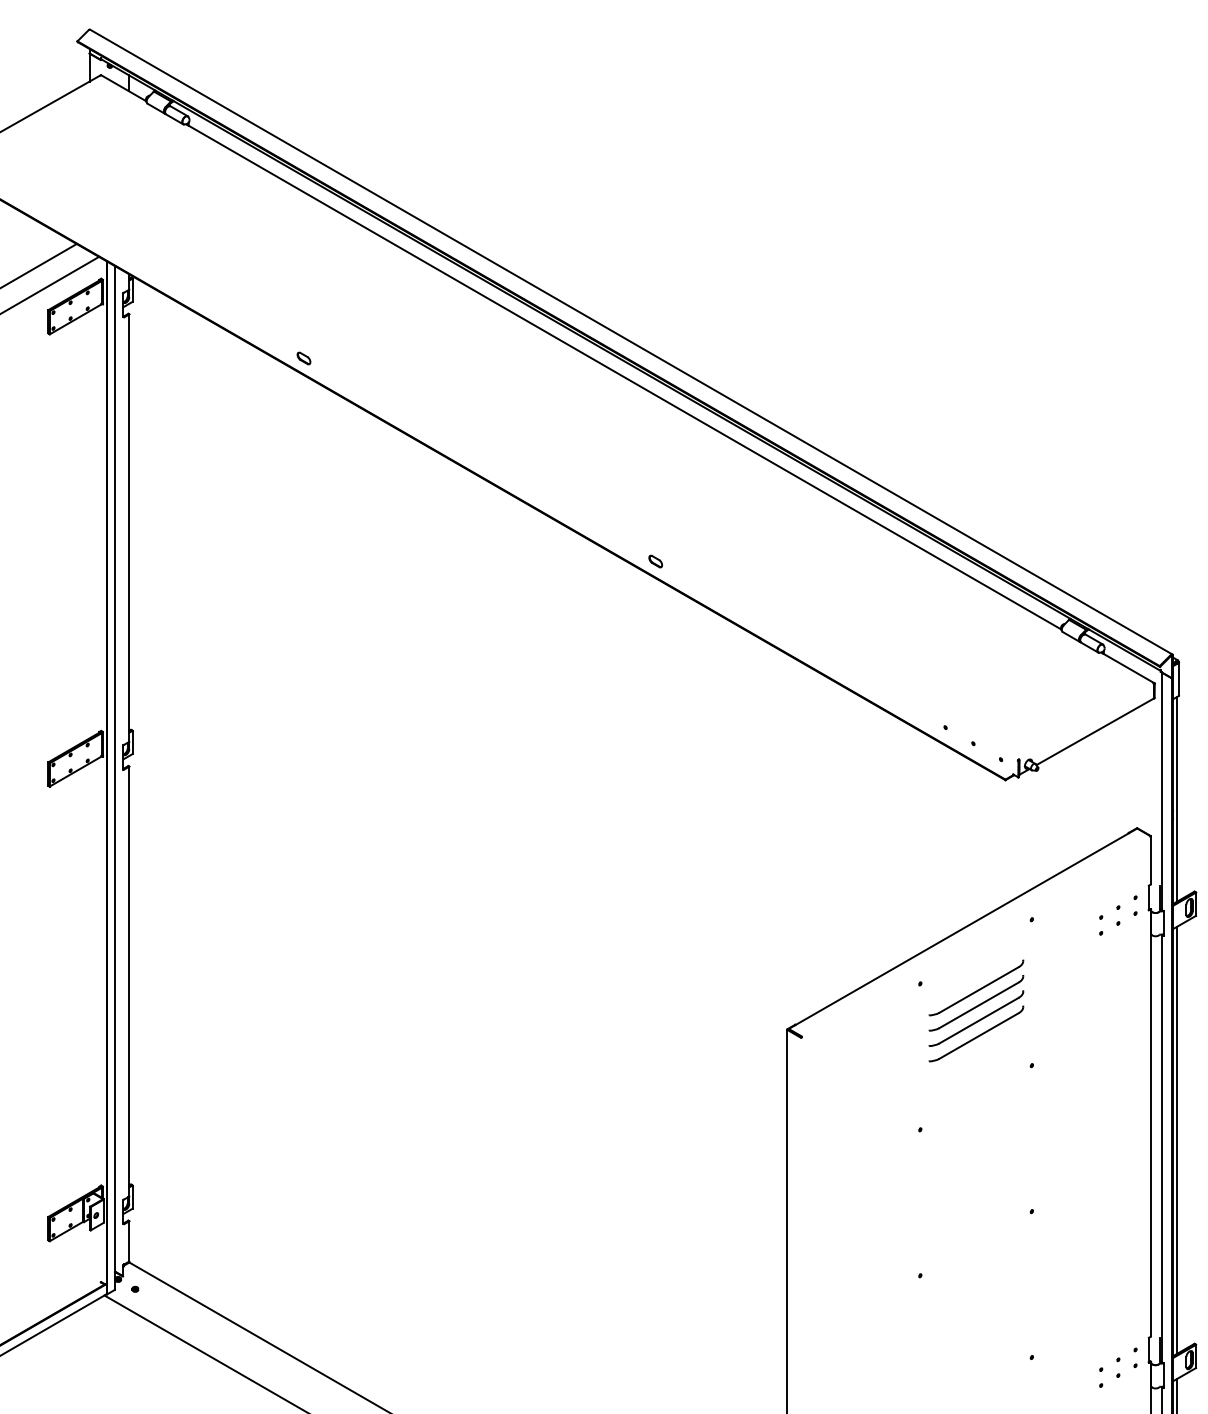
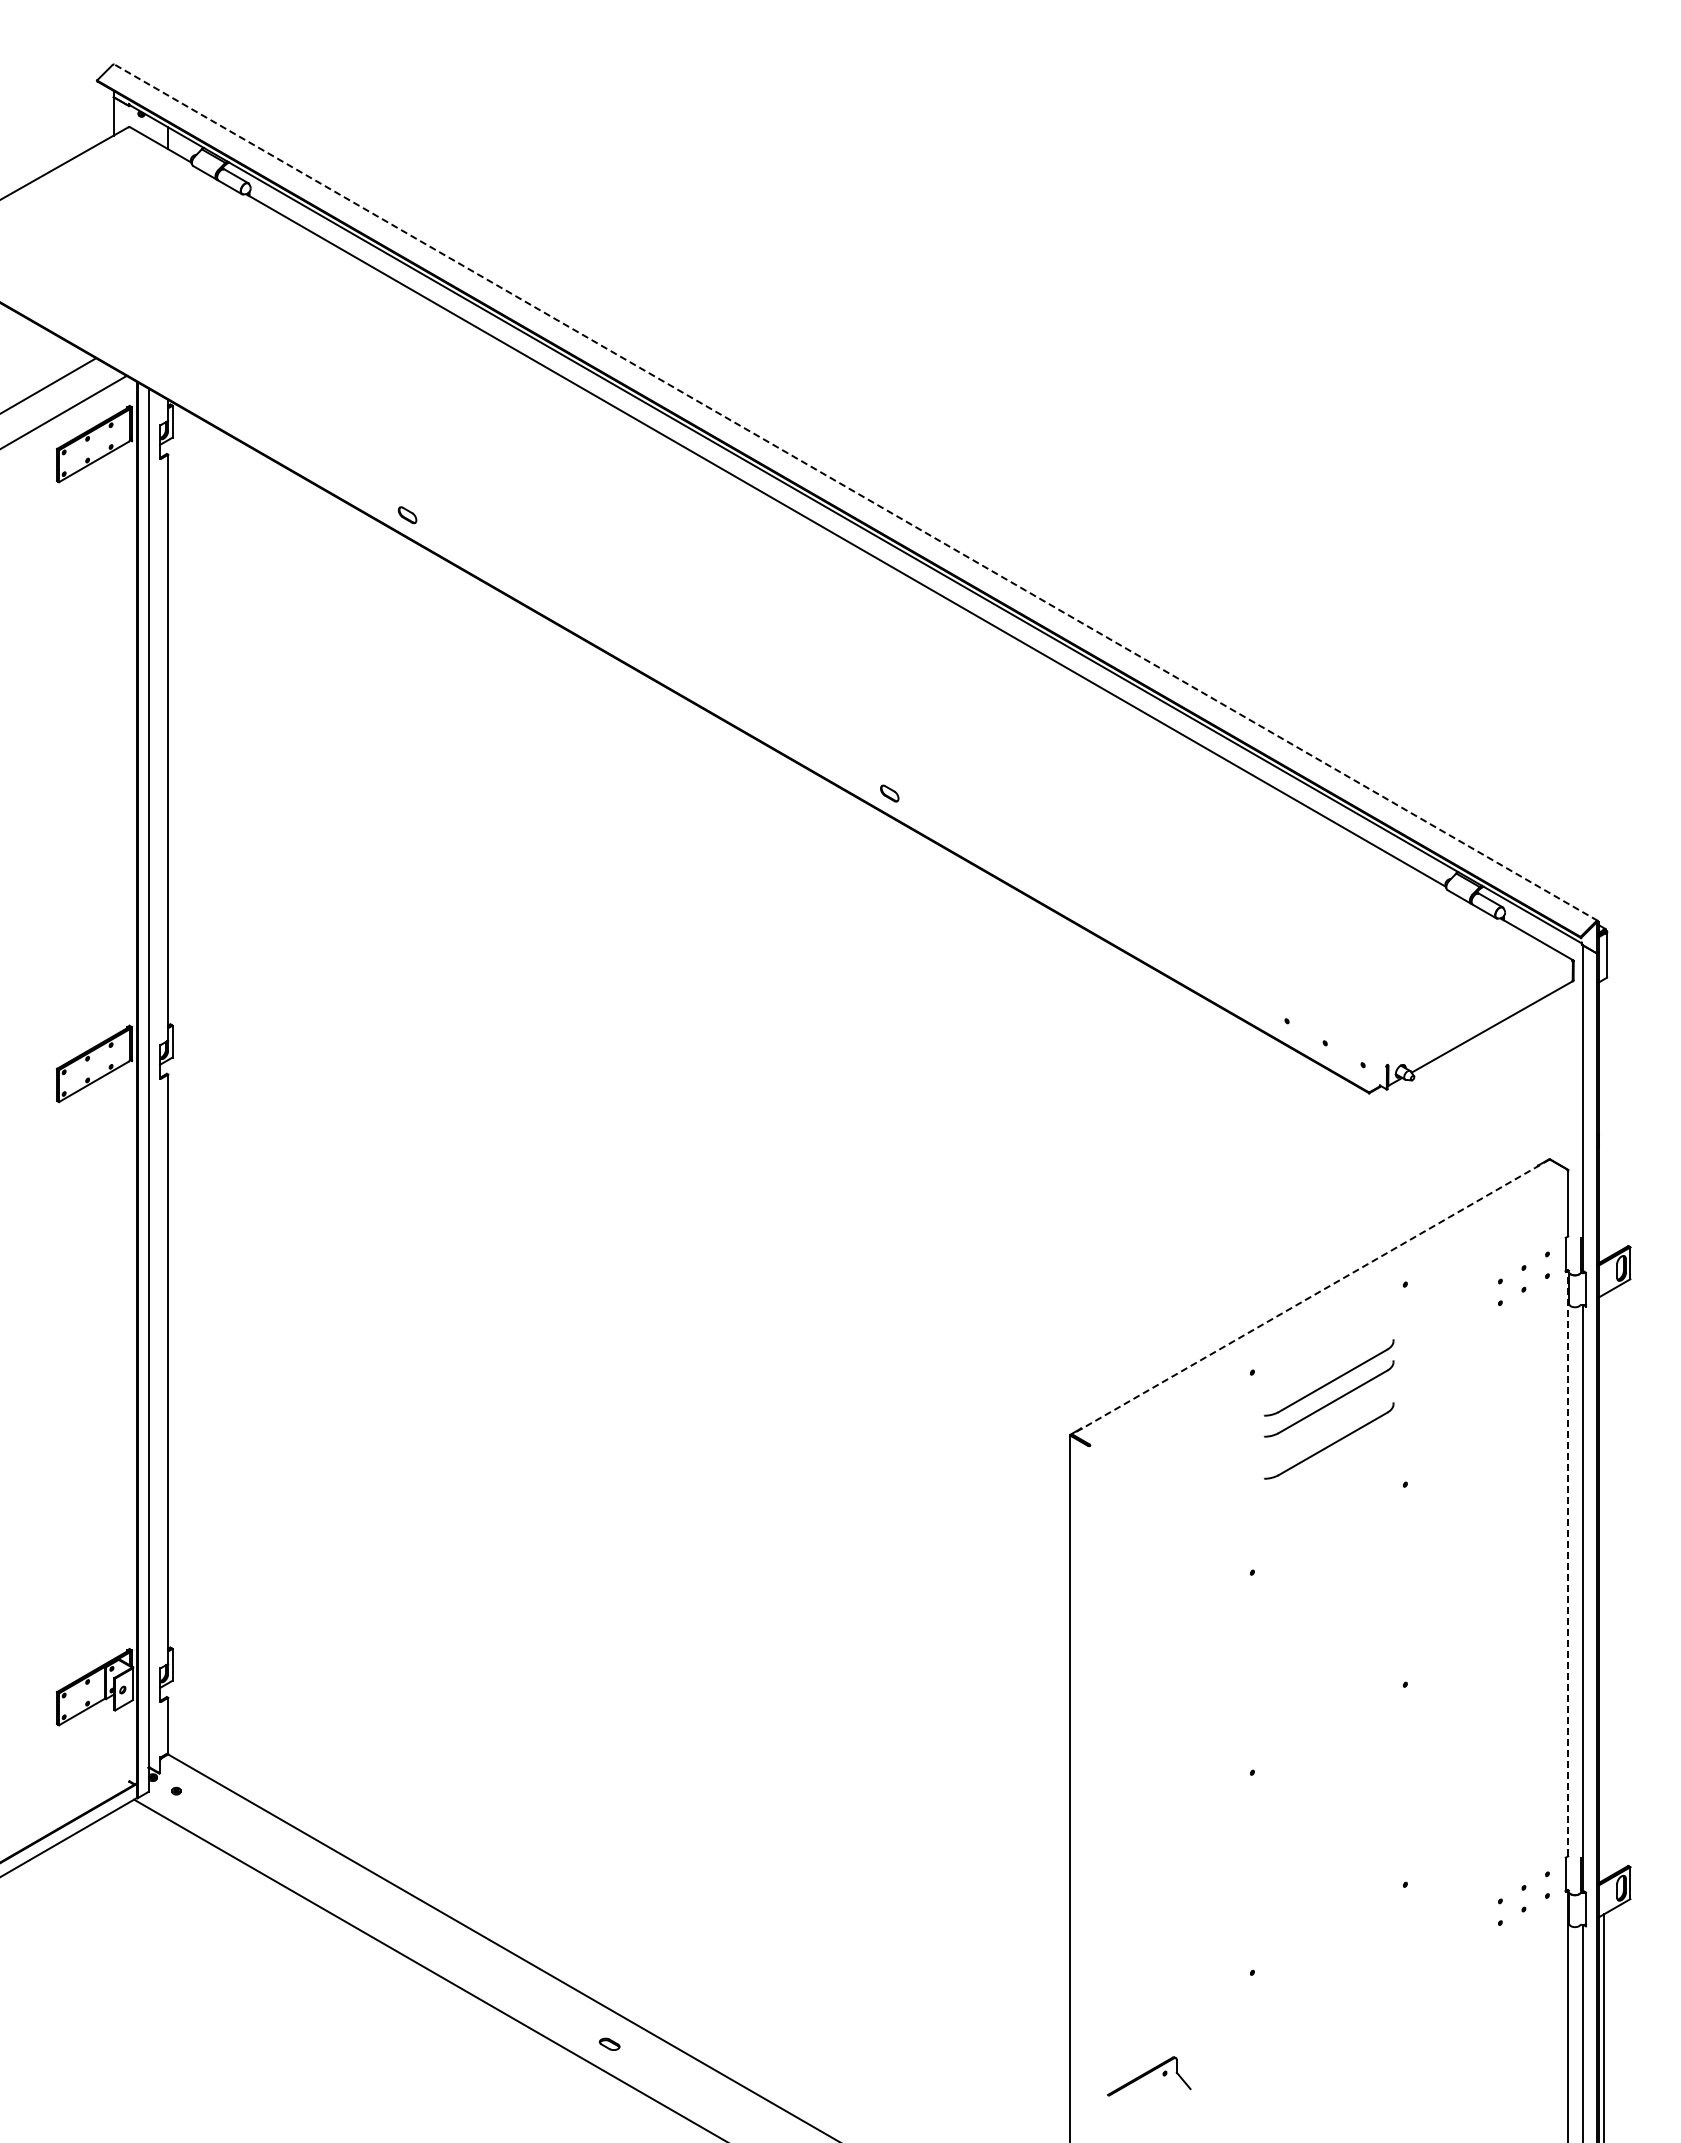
line: (630, 341) -> (855, 492), solid -> dashed
line: (1176, 799) -> (1603, 1119), removed
line: (962, 929) -> (1310, 1297), solid -> dashed
part: (975, 1018) -> (1328, 1419), removed
line: (1150, 1123) -> (1568, 1563), solid -> dashed
line: (1176, 1140) -> (1603, 1587), removed

